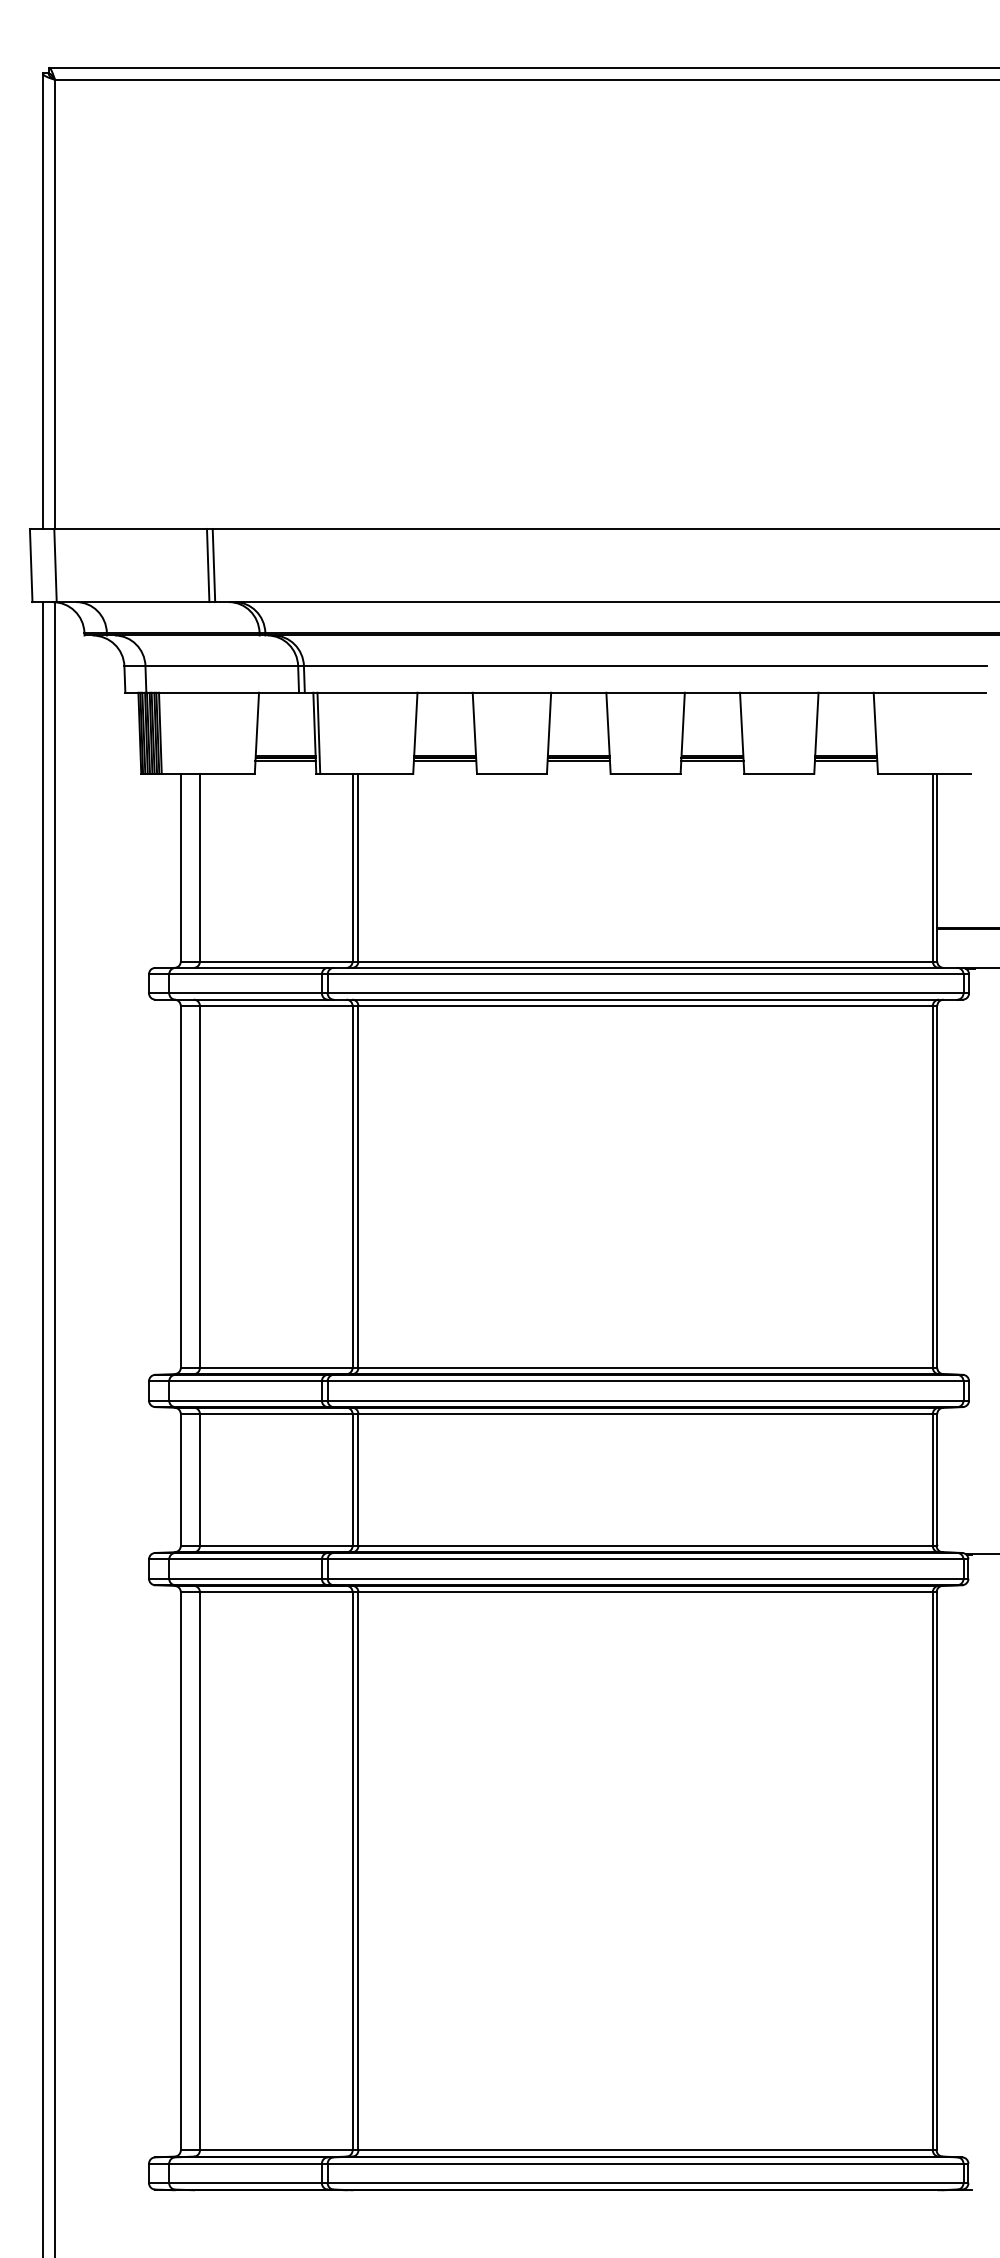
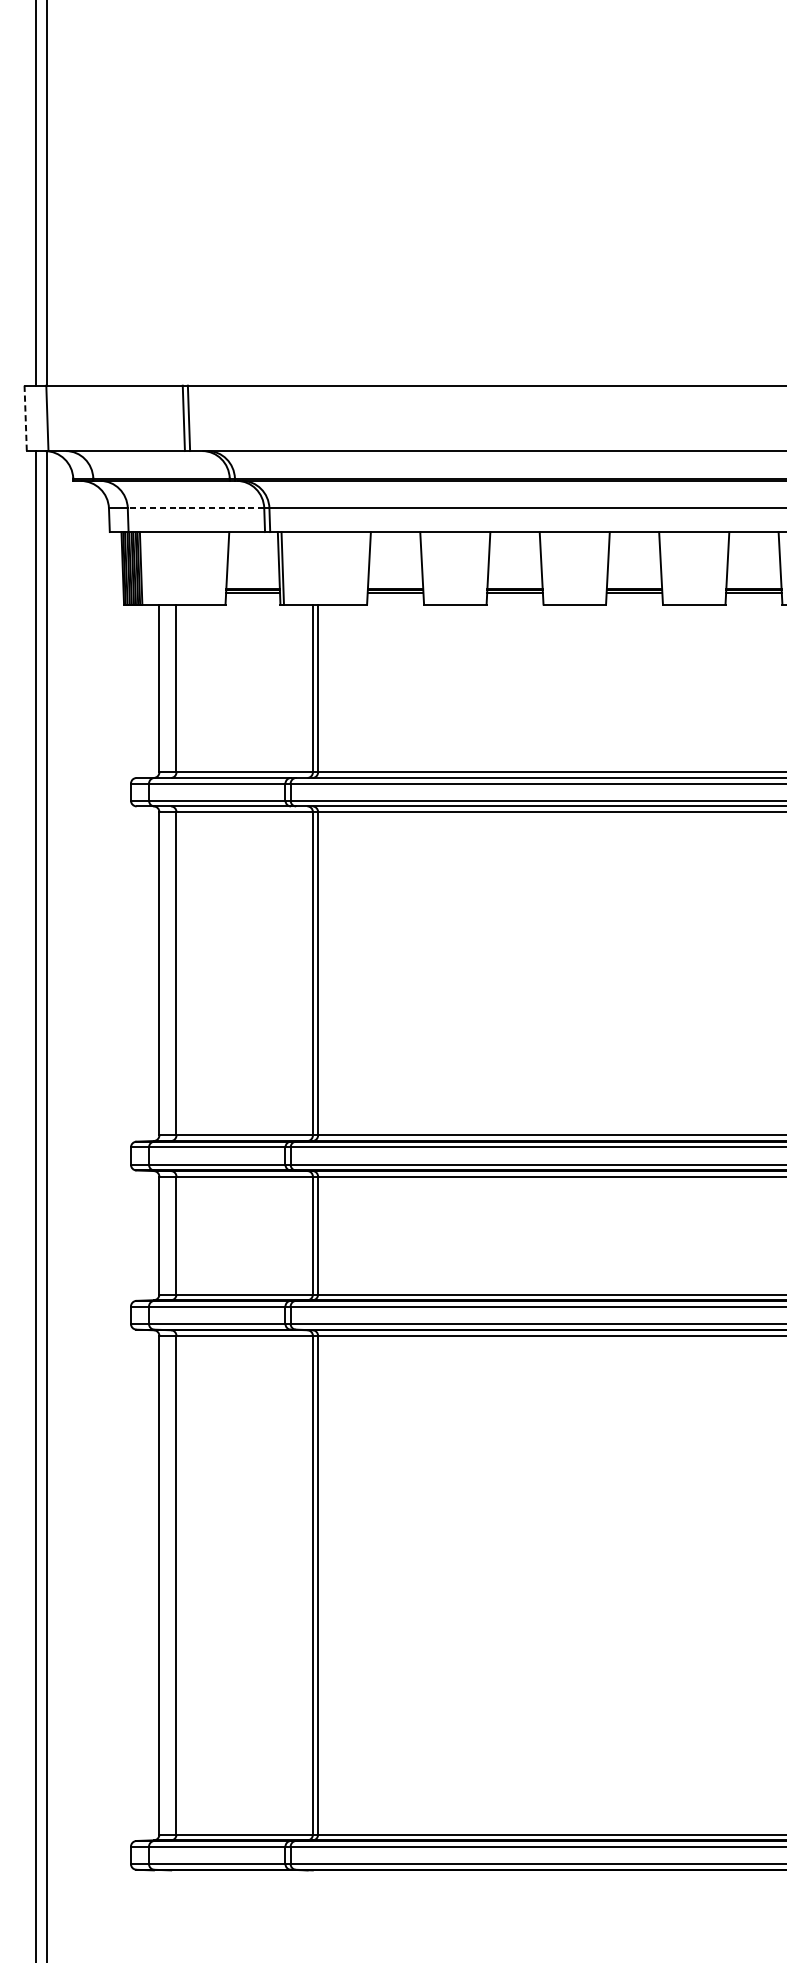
line: (31, 565) -> (25, 418), solid -> dashed
line: (221, 666) -> (195, 508), solid -> dashed

